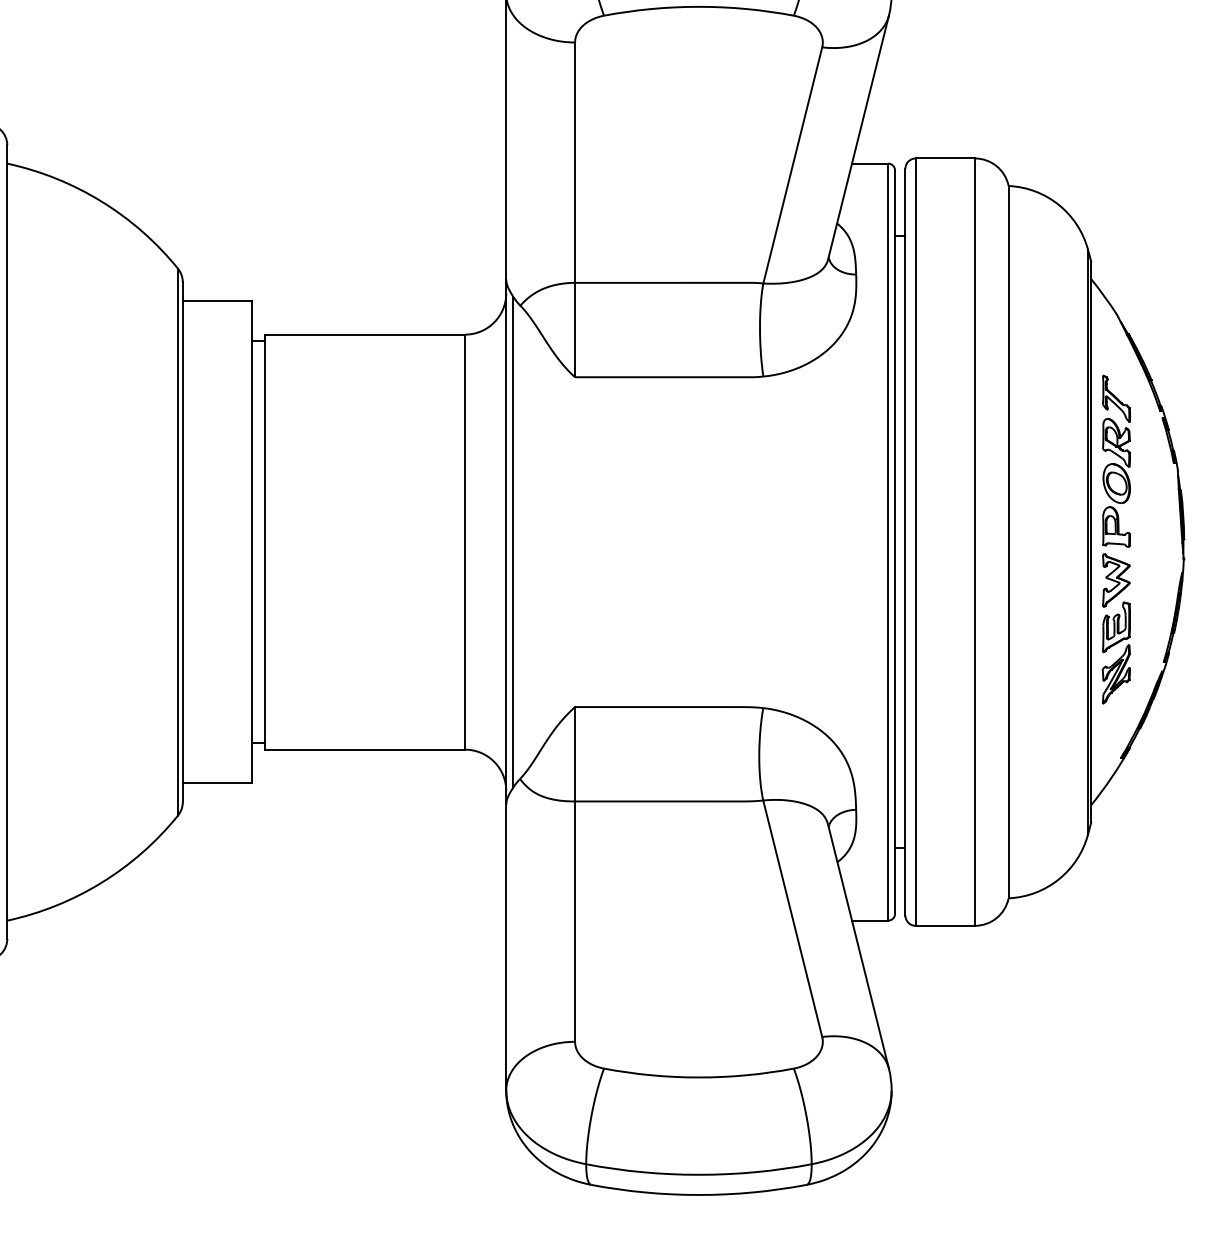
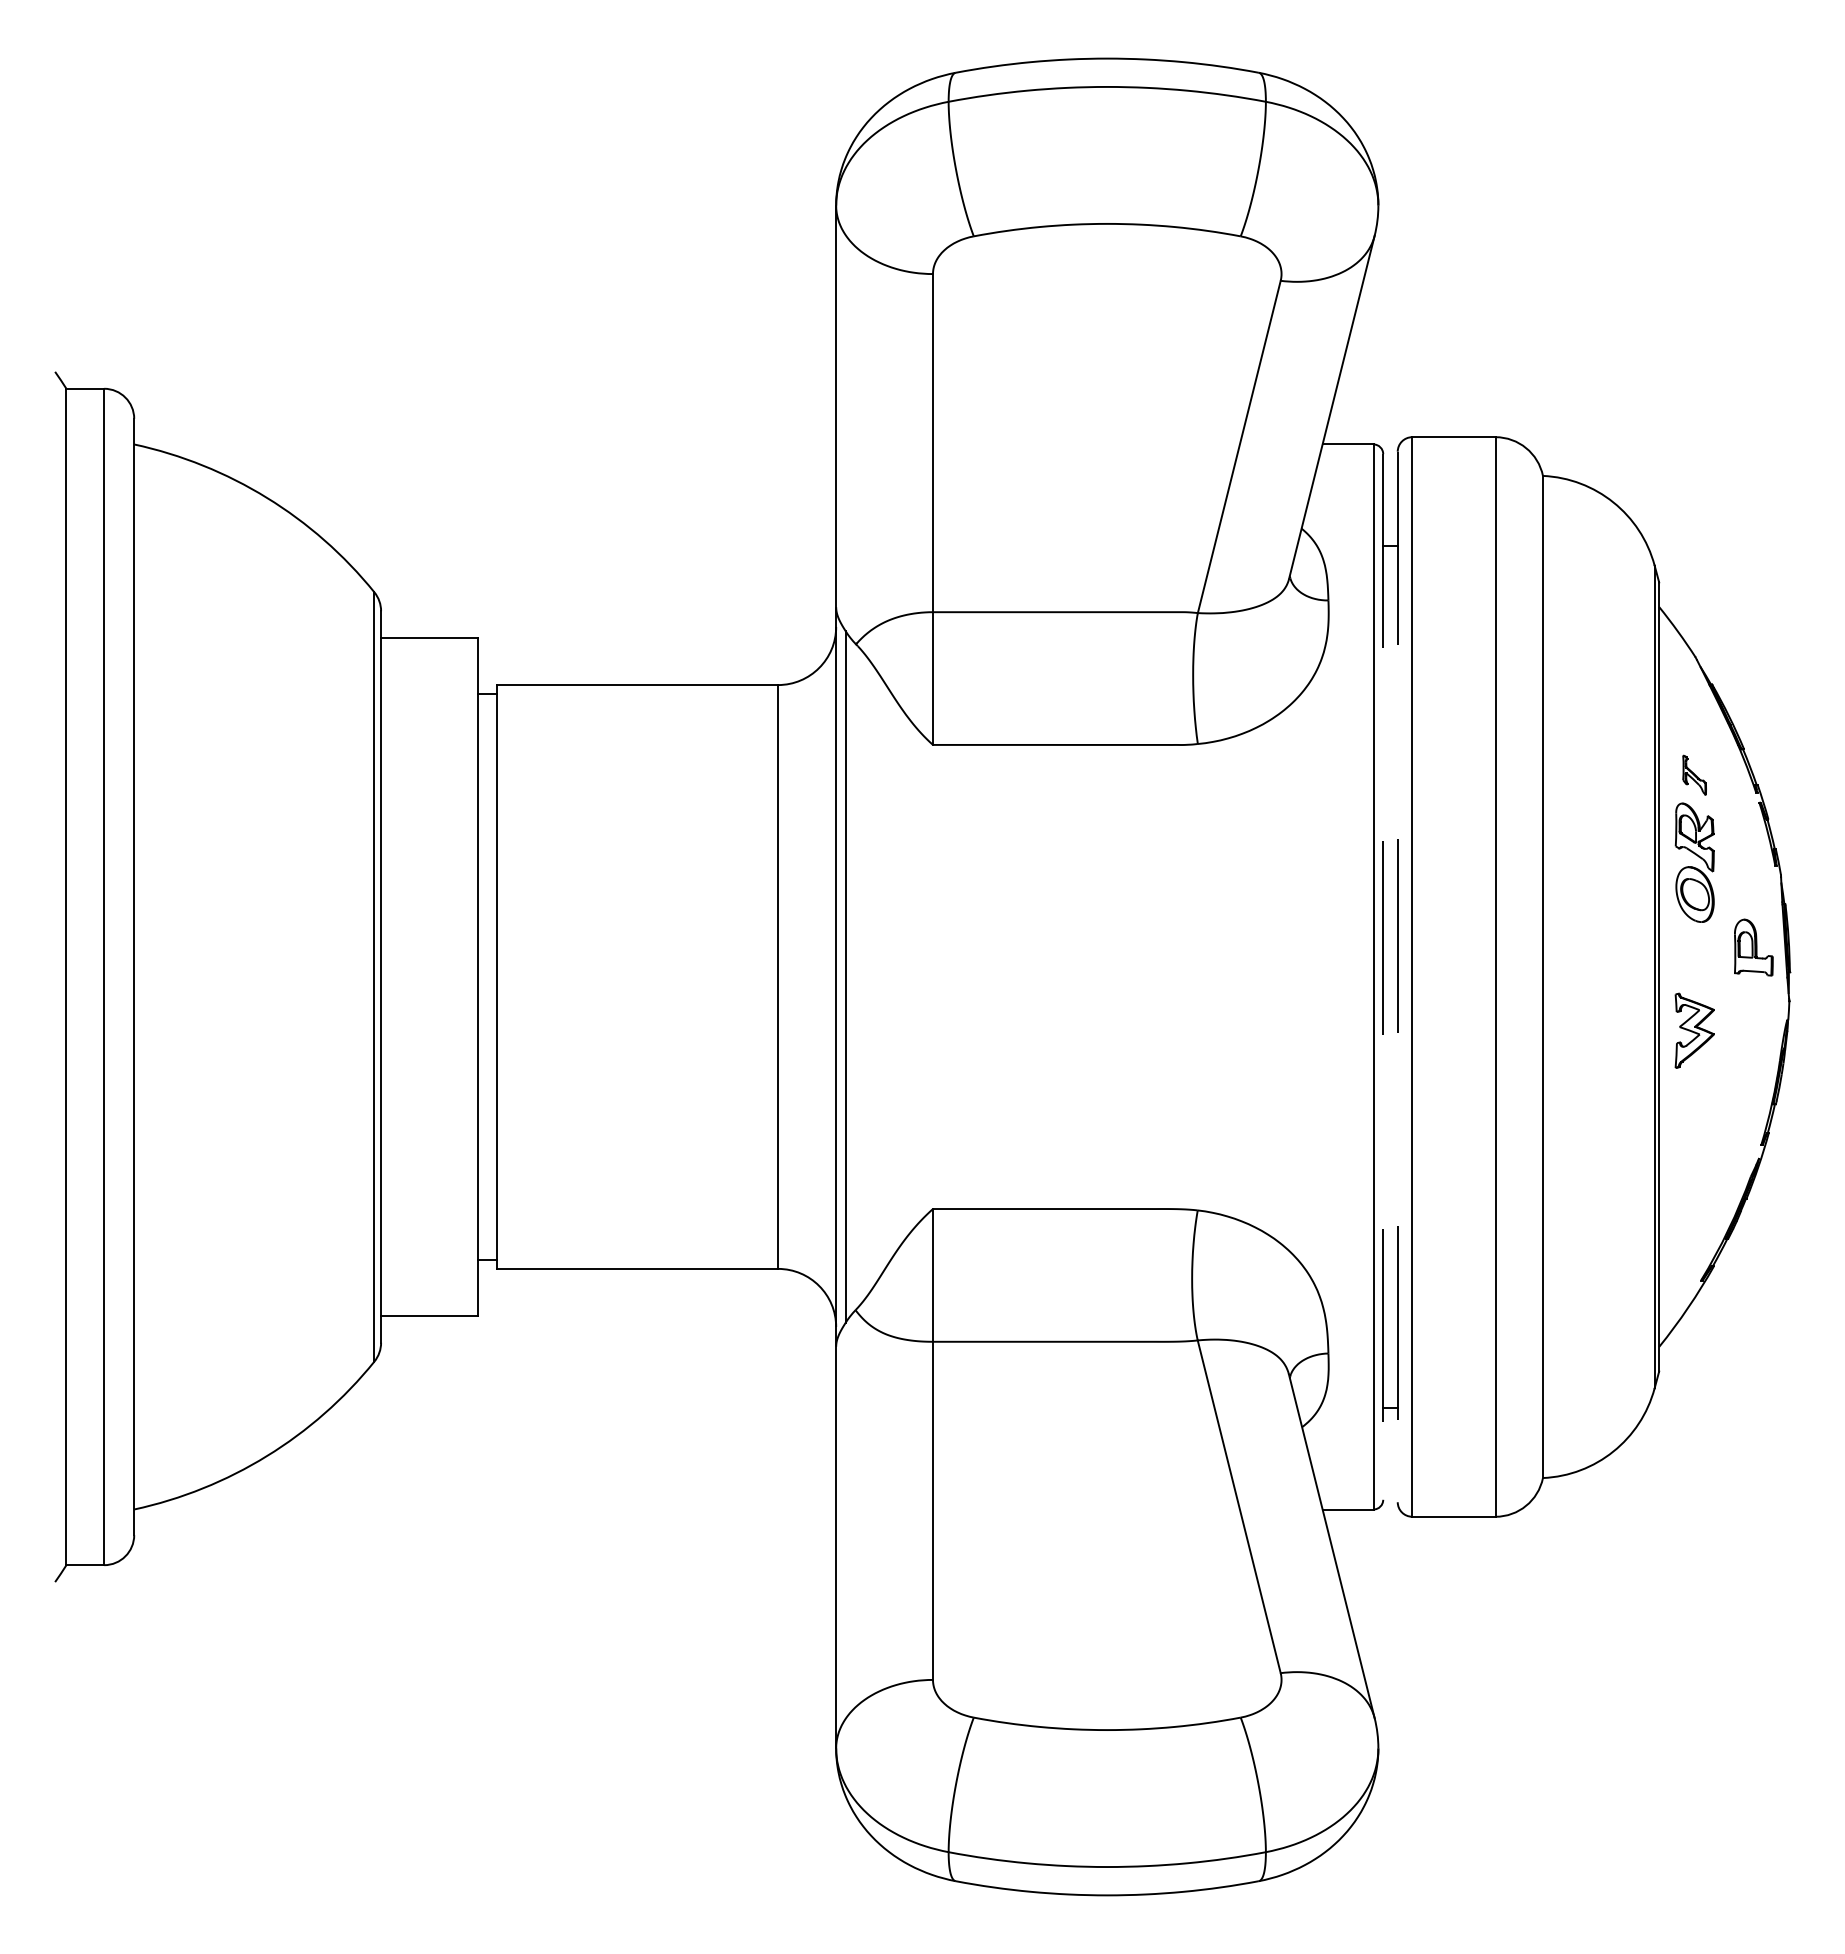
part: (1116, 398) -> (1694, 774), size x0.6
part: (1116, 526) -> (1753, 947), moved
line: (895, 541) -> (1383, 976), solid -> dashed
line: (905, 542) -> (1397, 977), solid -> dashed
part: (1120, 656) -> (1700, 1138), removed

